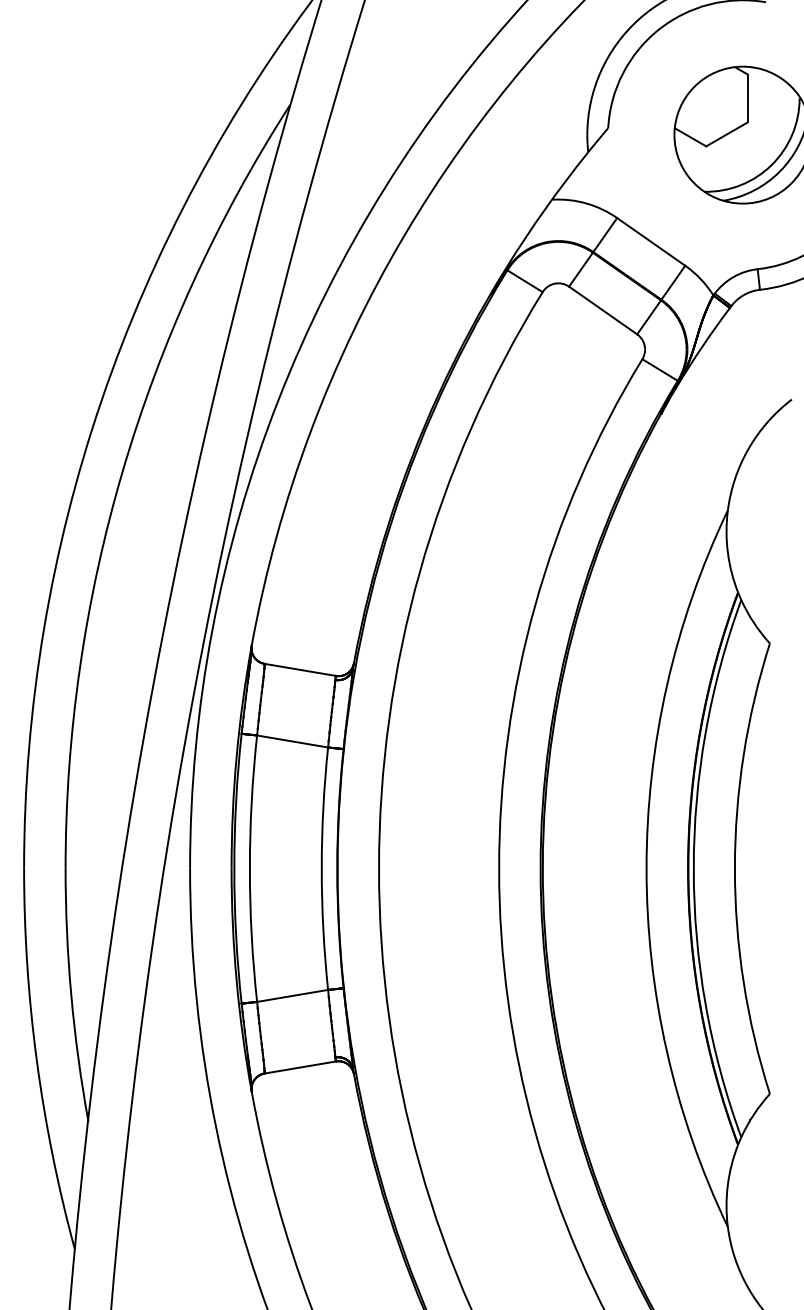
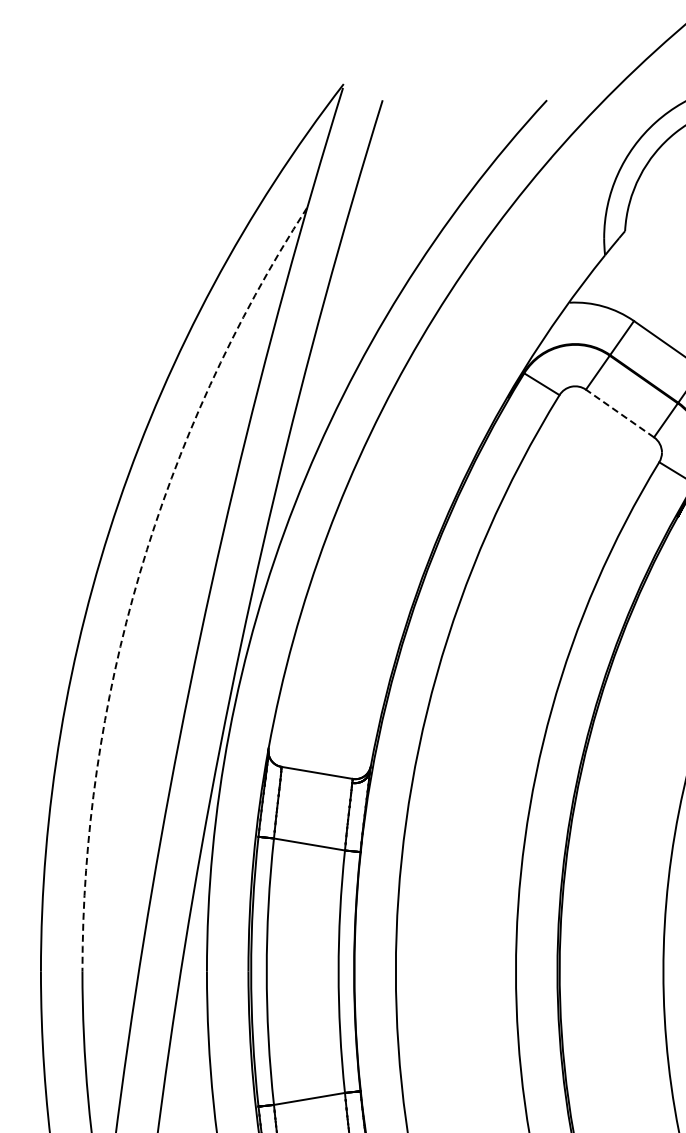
line: (603, 310) -> (620, 413), solid -> dashed
arc: (122, 470) -> (139, 573), solid -> dashed

